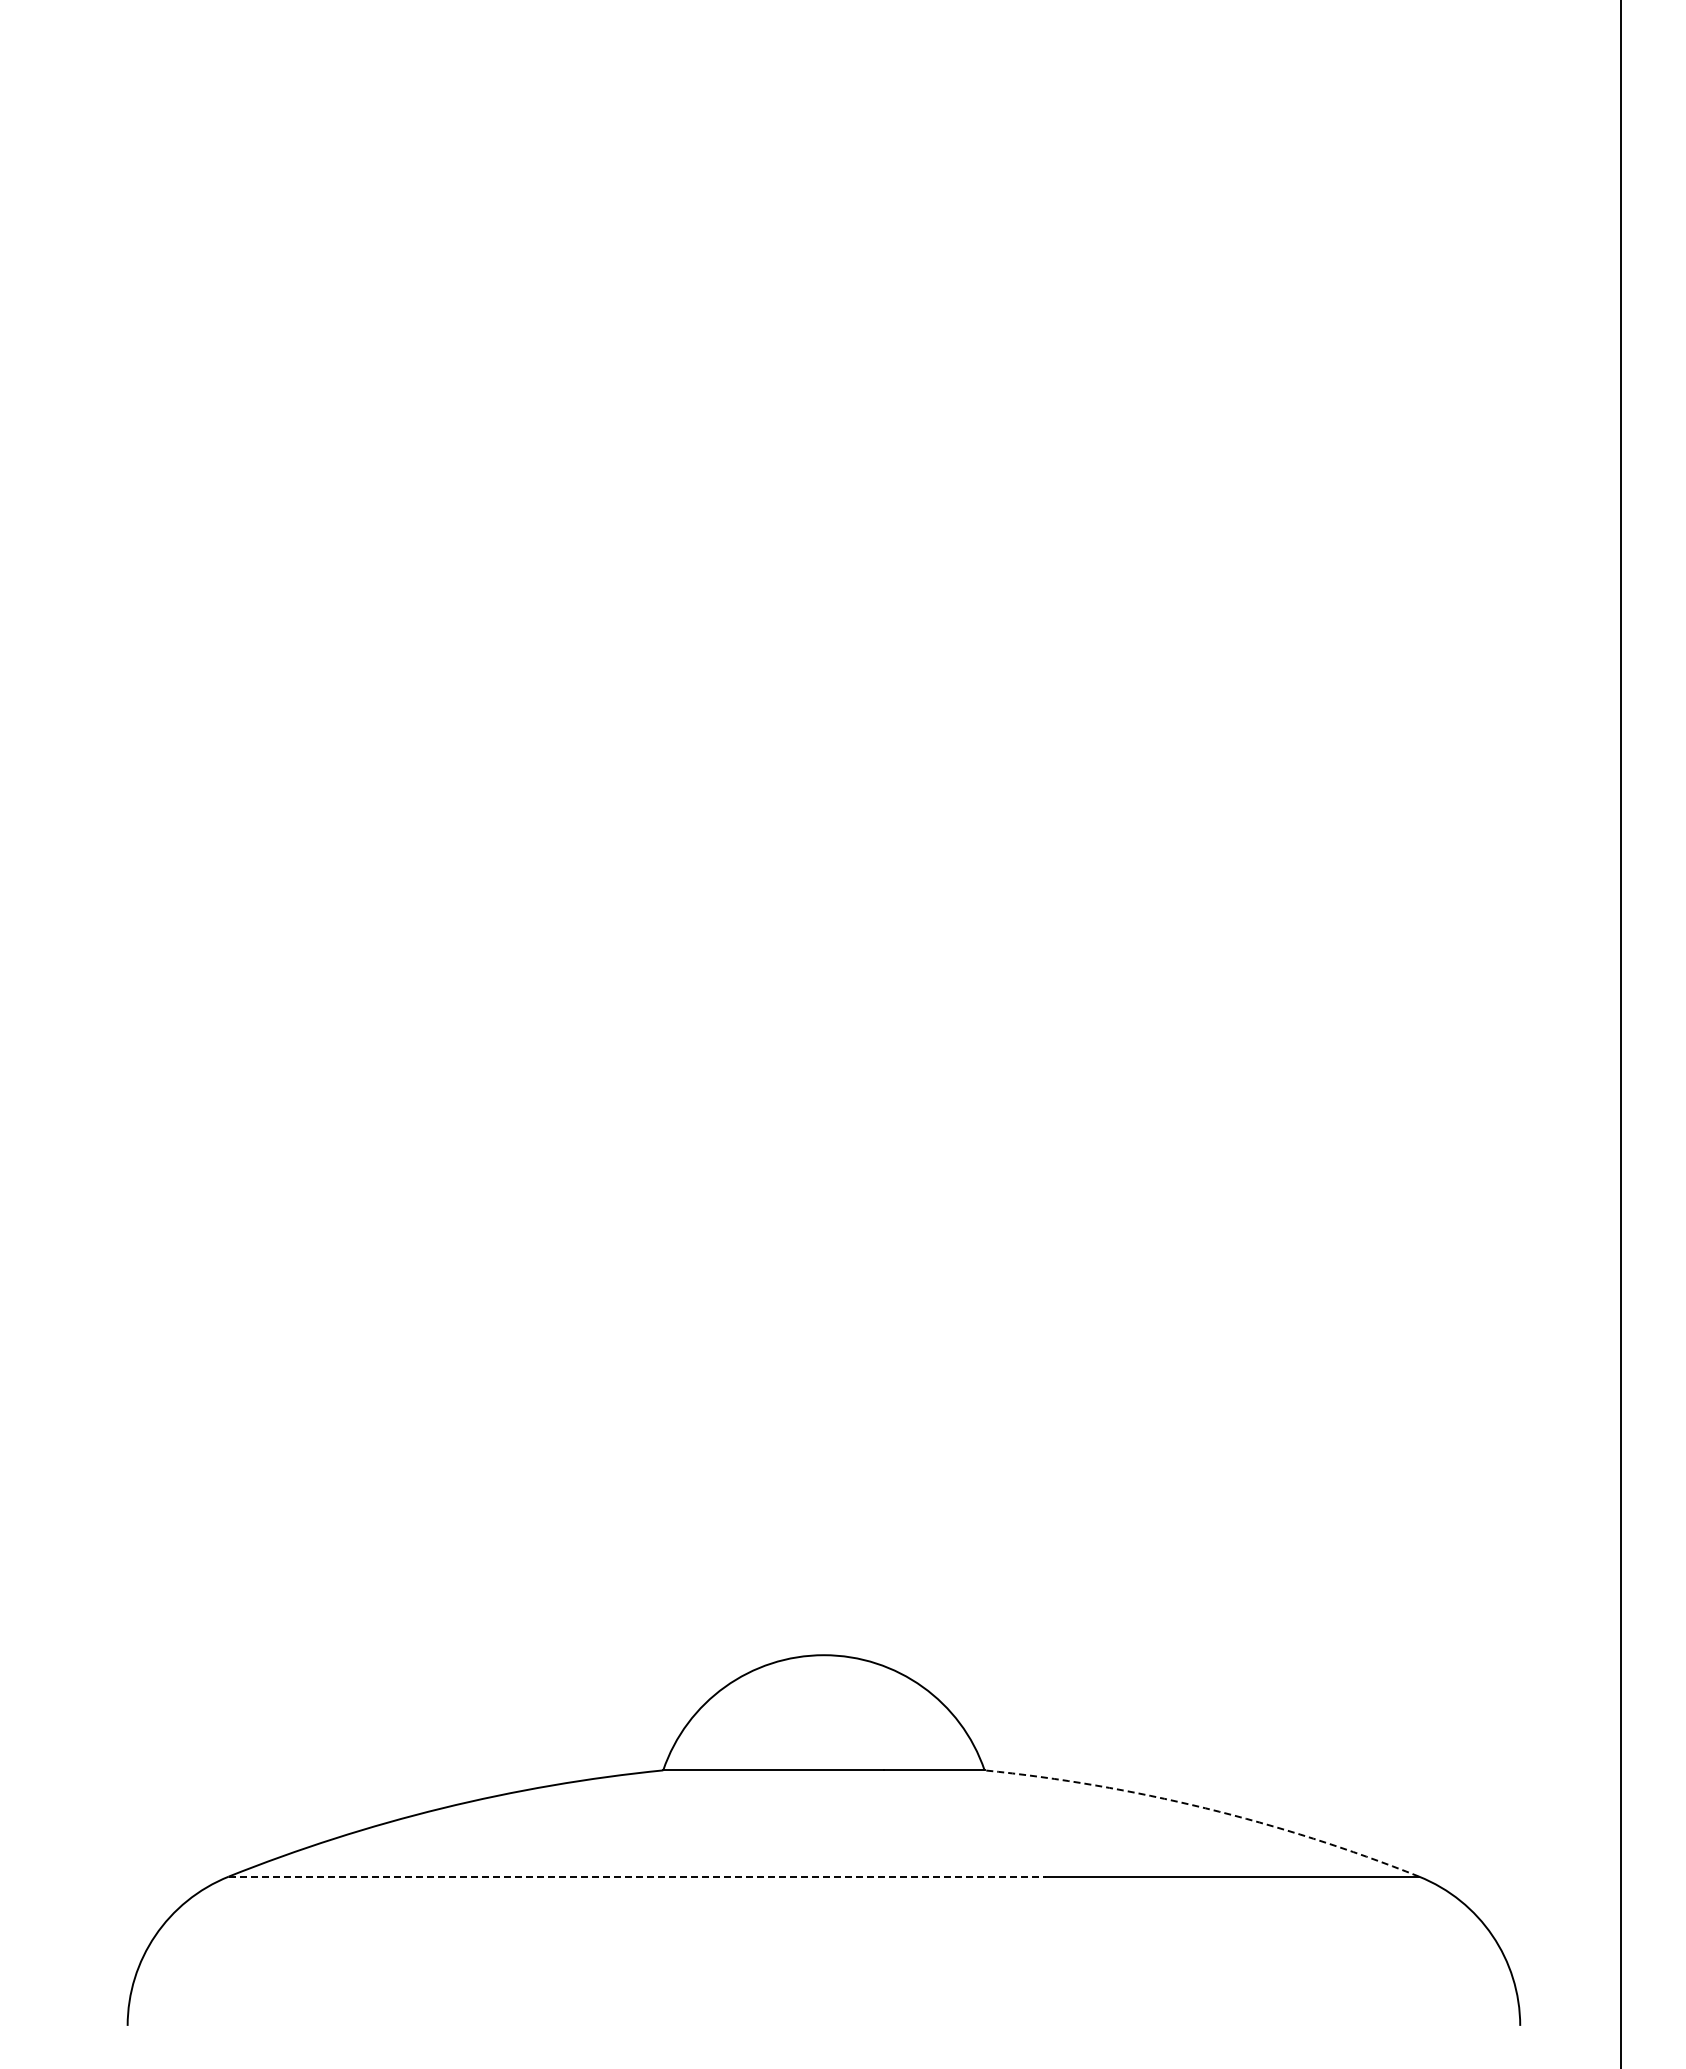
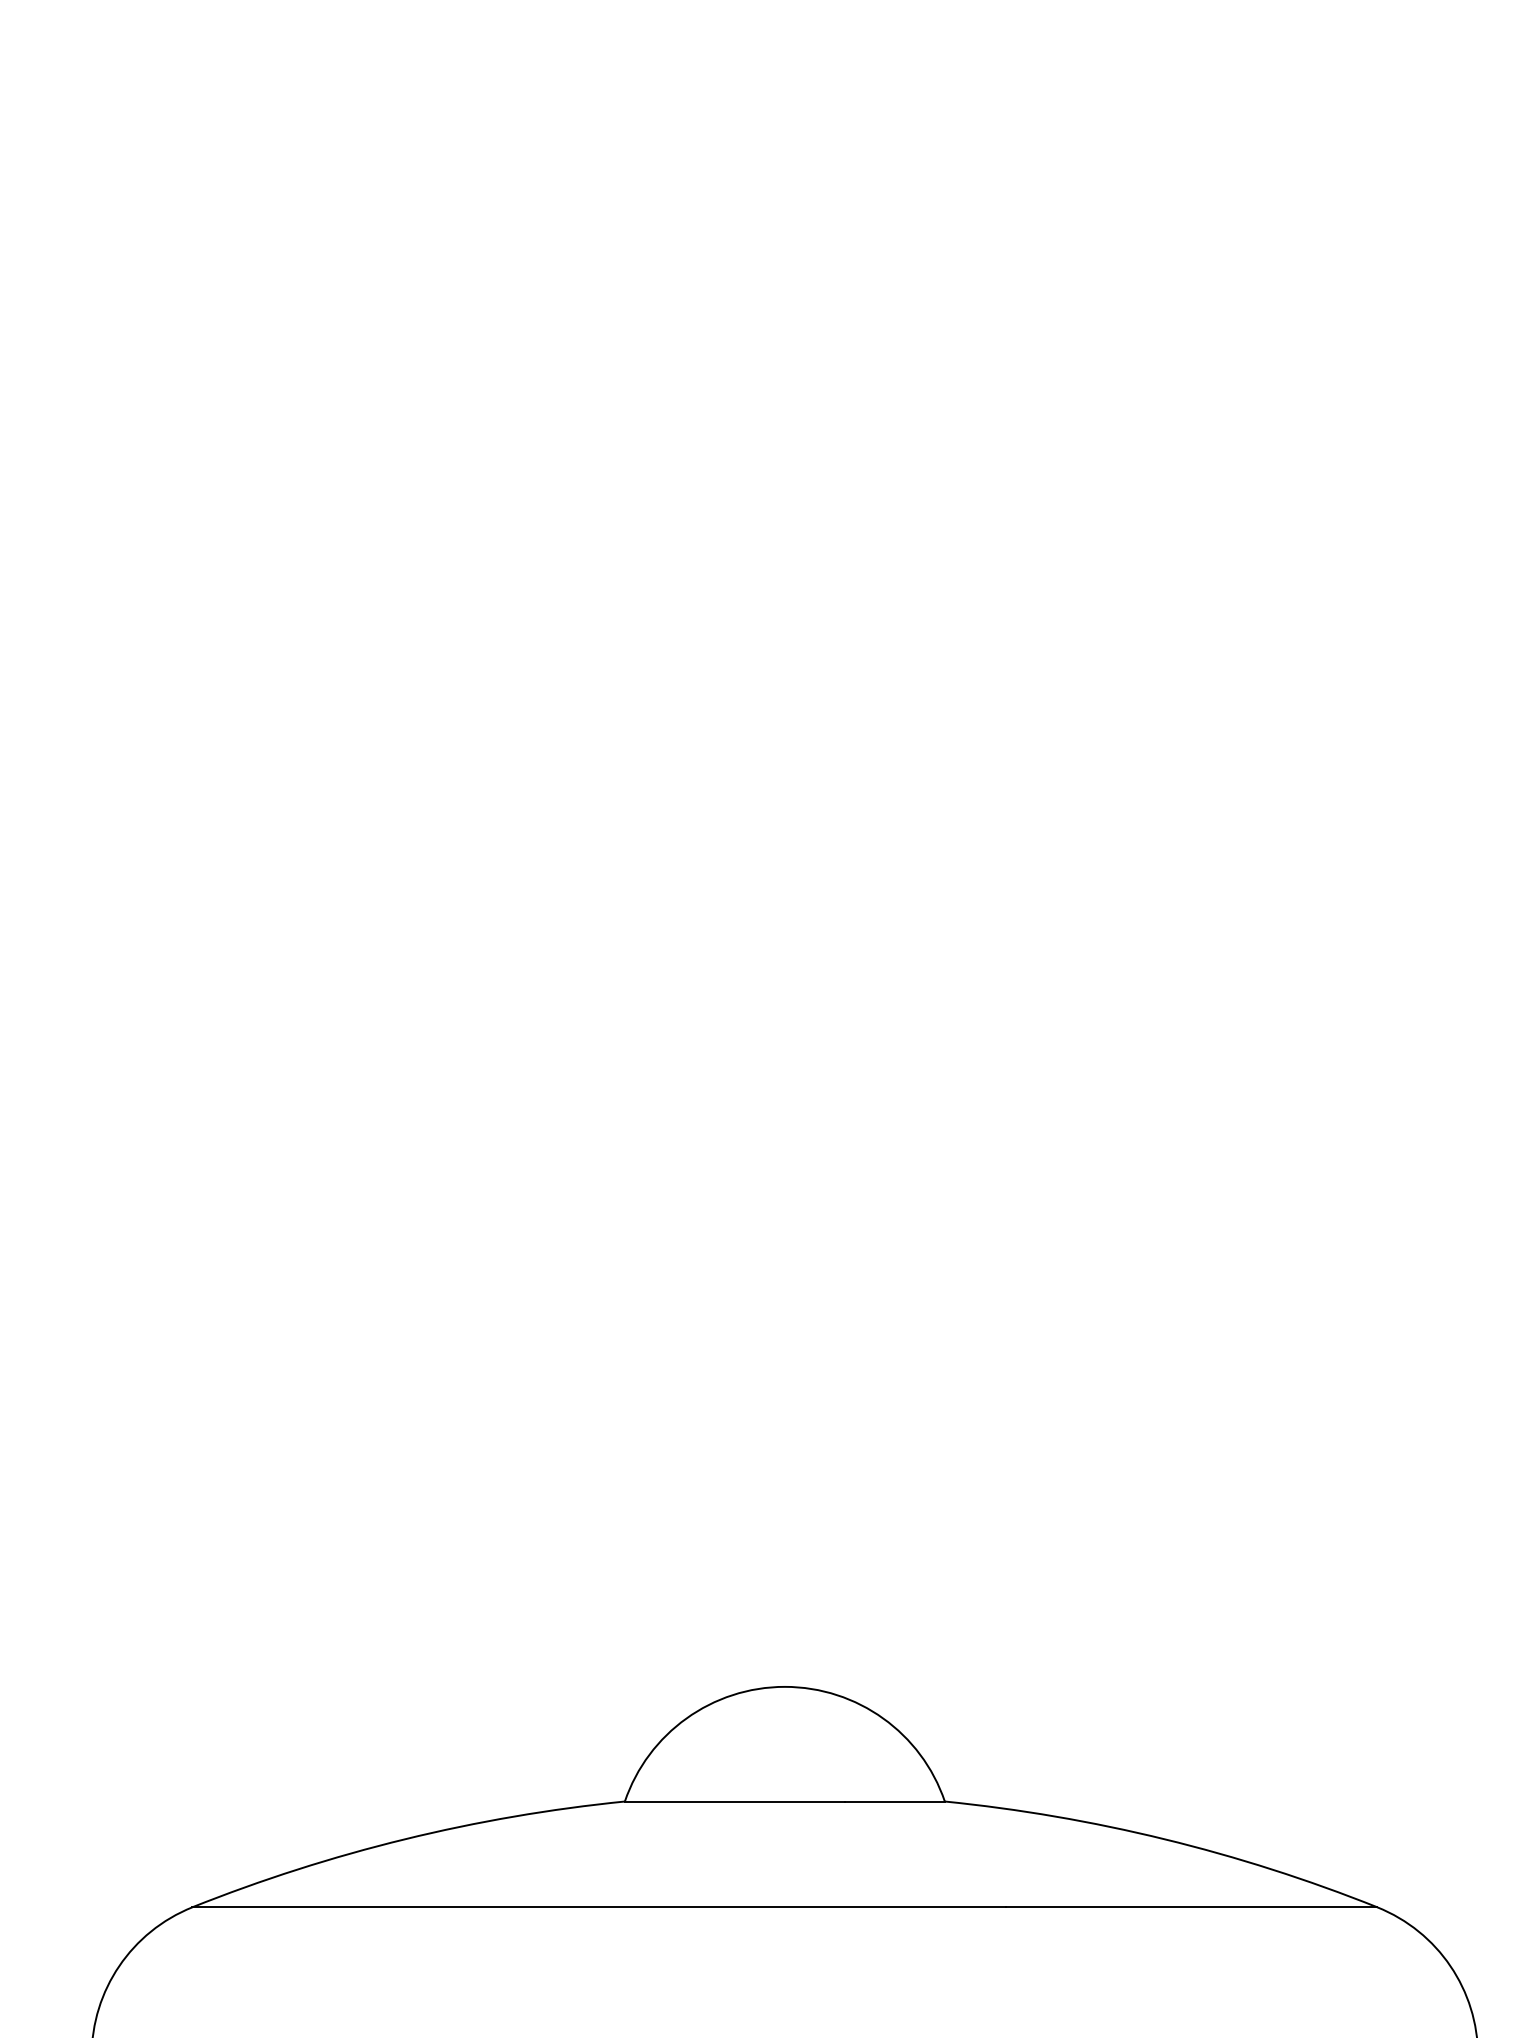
arc: (1205, 1808) -> (1164, 1839), dashed -> solid
line: (637, 1876) -> (599, 1907), dashed -> solid

